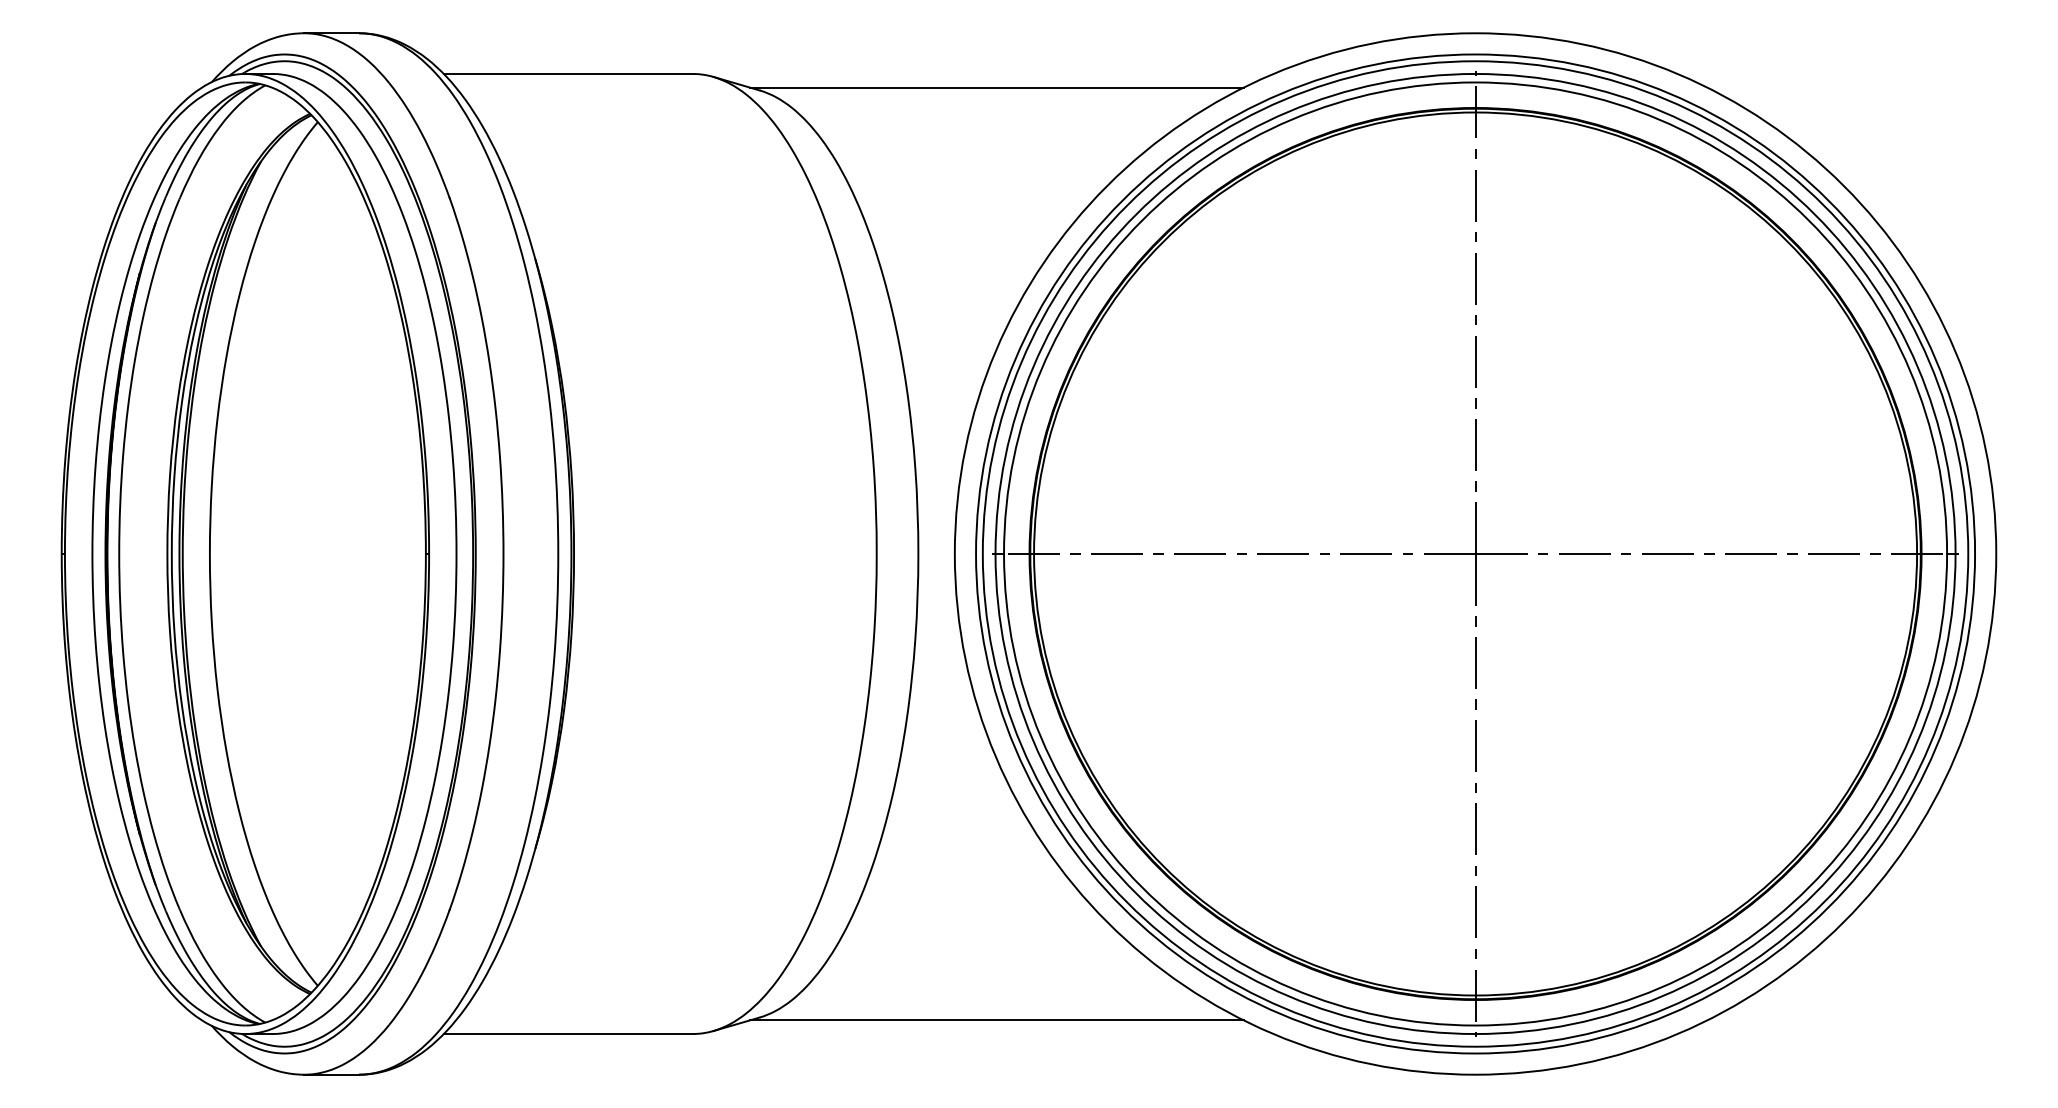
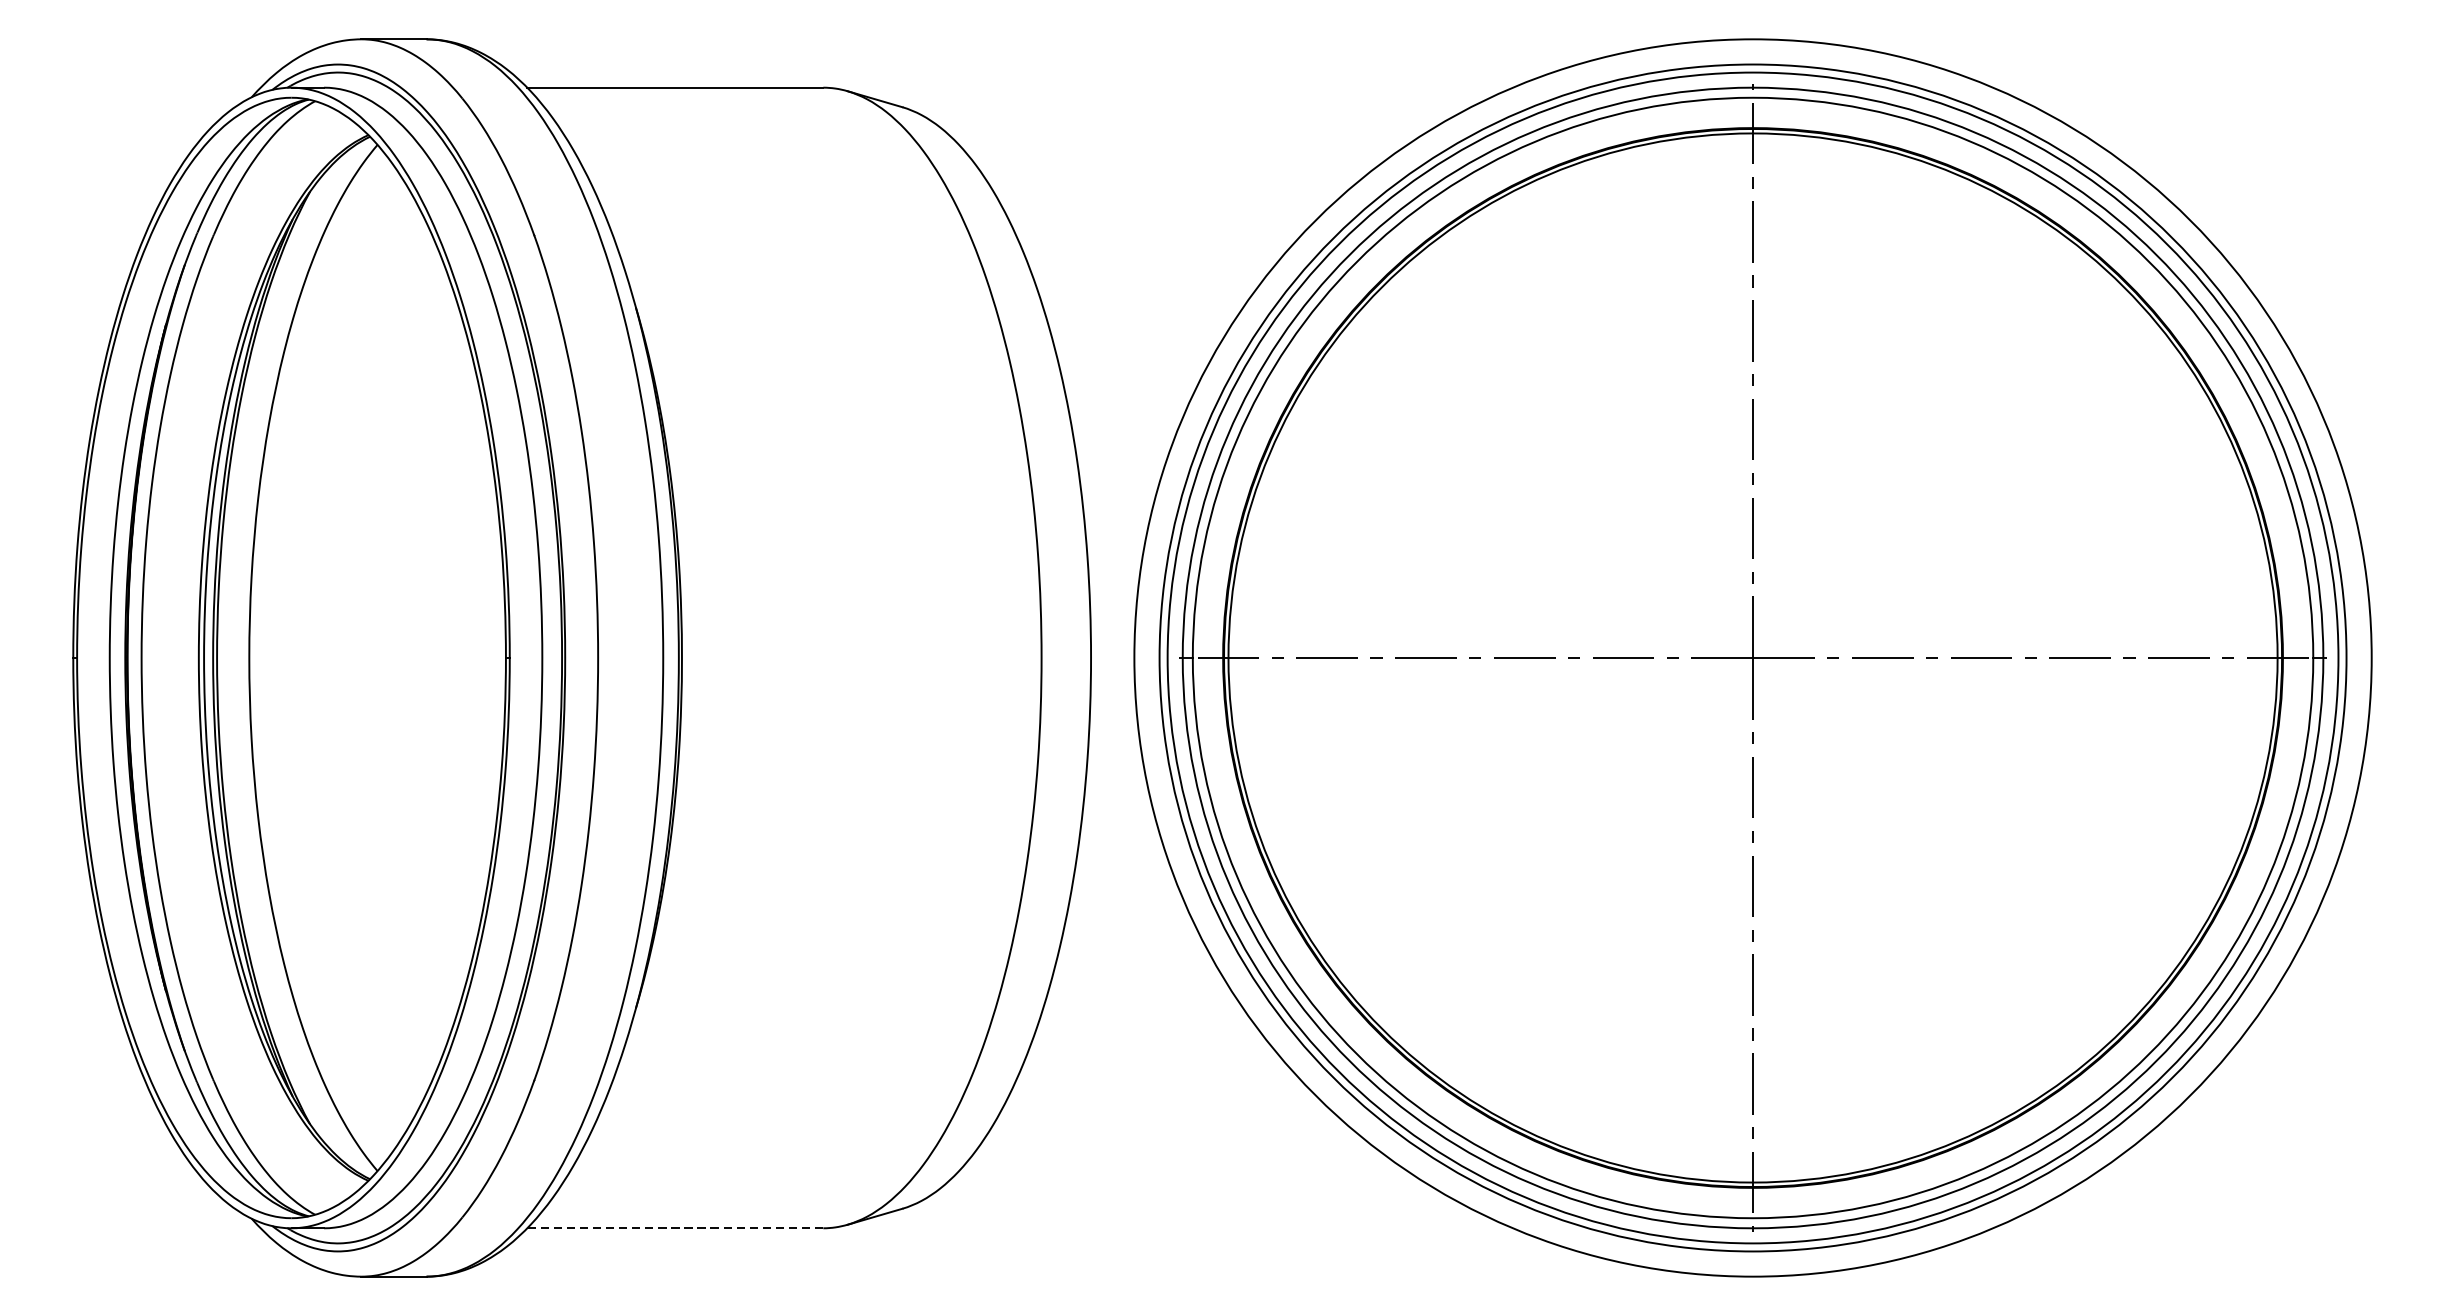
line: (996, 87) -> (1183, 103), removed
line: (996, 1020) -> (1183, 1212), removed
line: (568, 1034) -> (675, 1228), solid -> dashed

